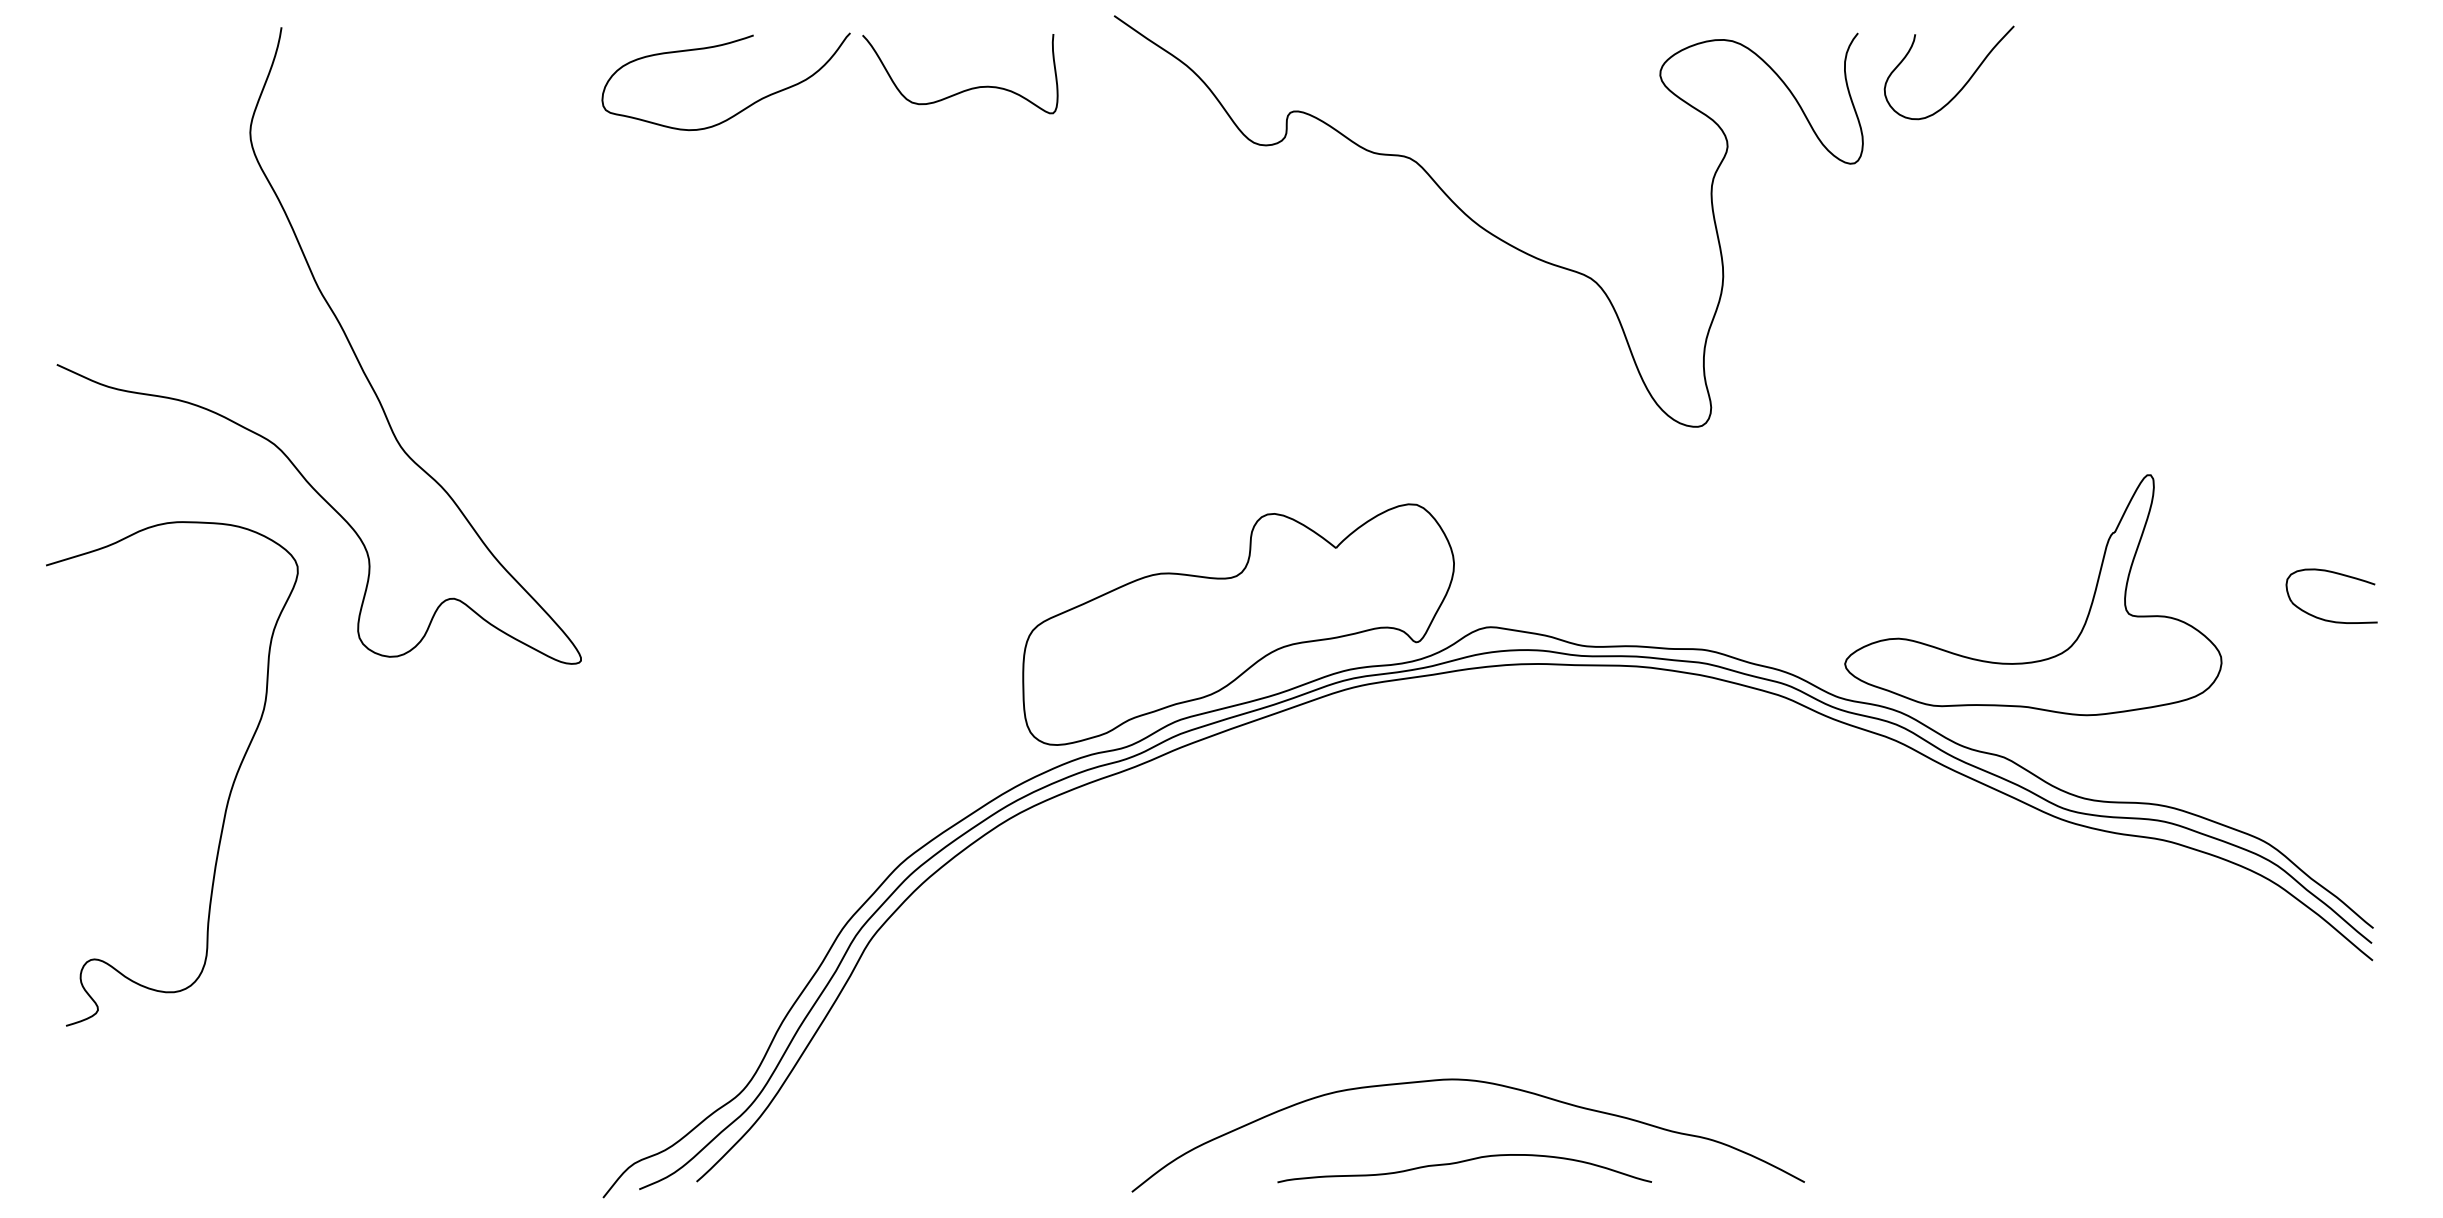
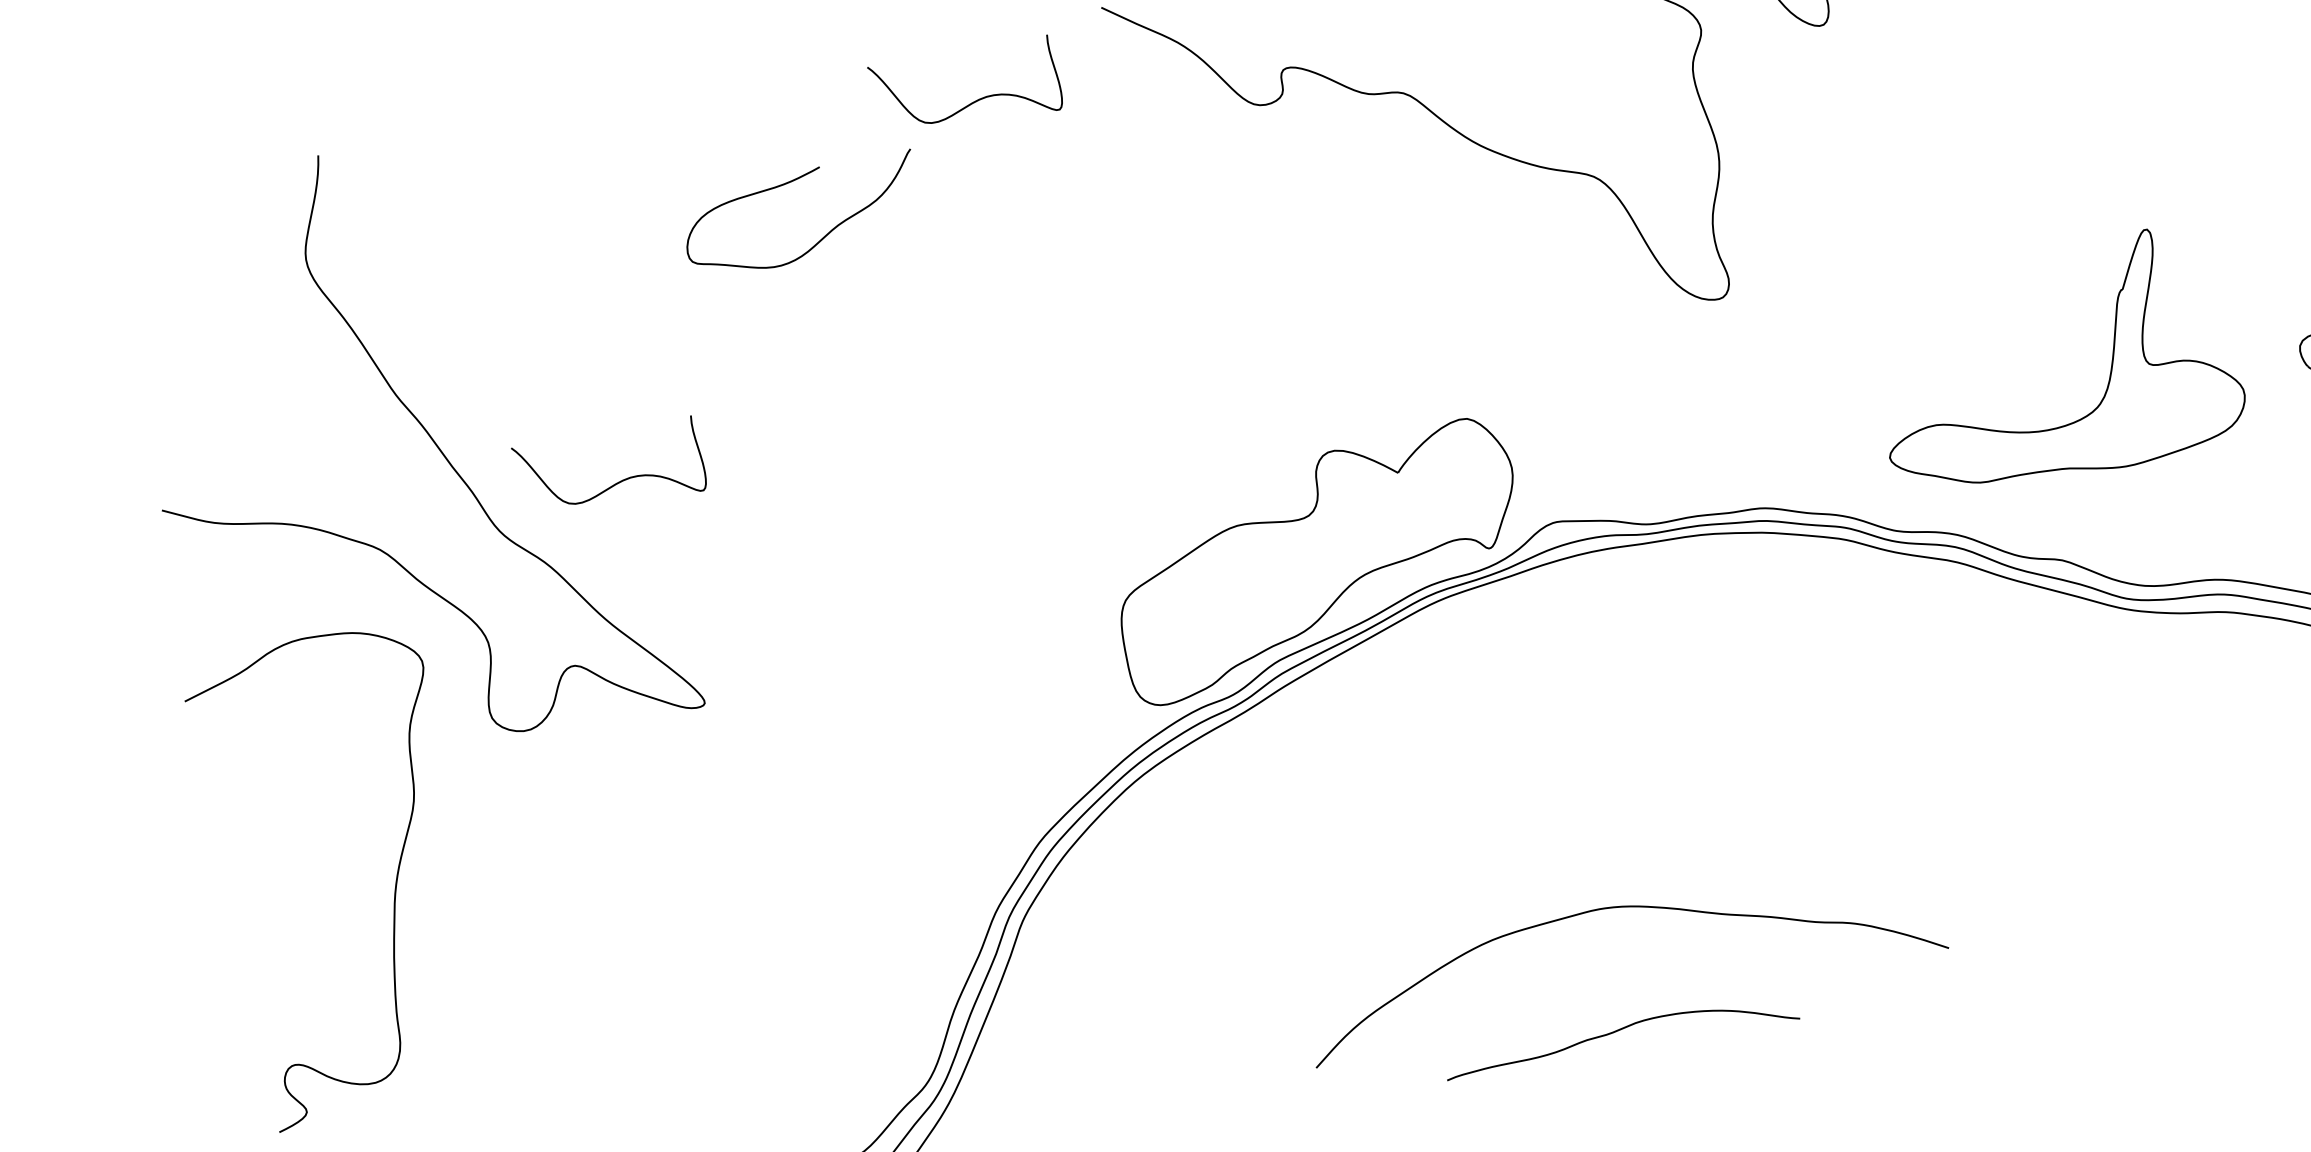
curve: (743, 108) -> (822, 237), moved
curve: (530, 417) -> (617, 482), added
part: (2086, 616) -> (2109, 373), moved
curve: (1468, 1081) -> (1615, 908), moved

